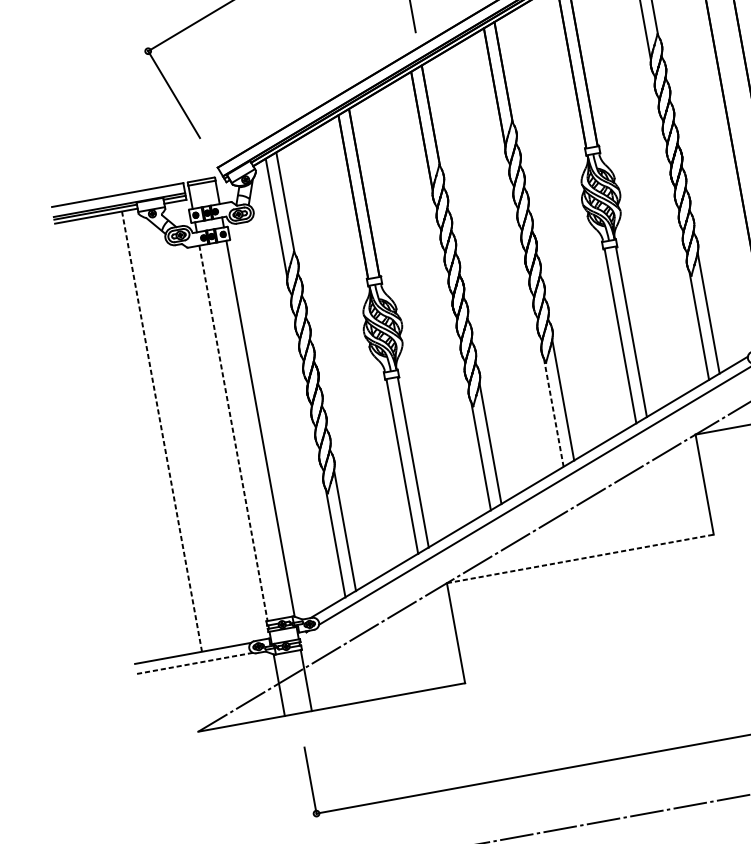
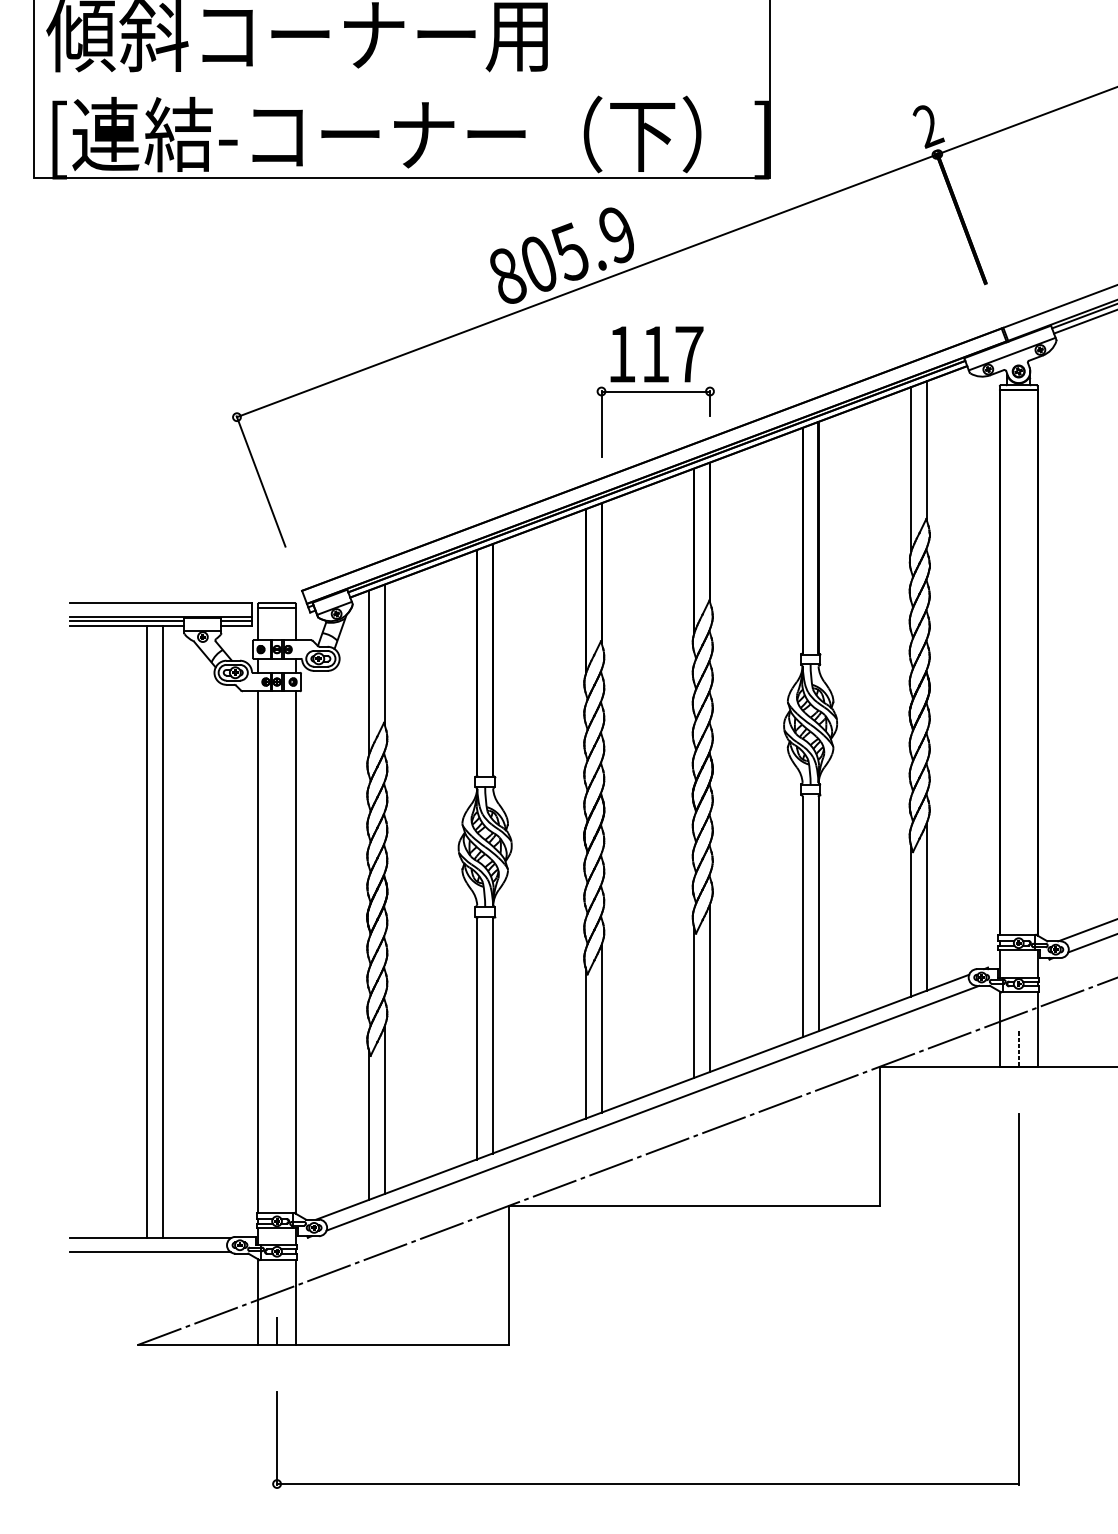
line: (553, 412) -> (694, 1002), dashed -> solid
line: (161, 431) -> (162, 932), dashed -> solid
line: (150, 433) -> (146, 932), added
line: (233, 433) -> (258, 952), dashed -> solid
line: (580, 558) -> (694, 1205), dashed -> solid
line: (195, 663) -> (150, 1252), dashed -> solid
line: (296, 703) -> (277, 1330), added

